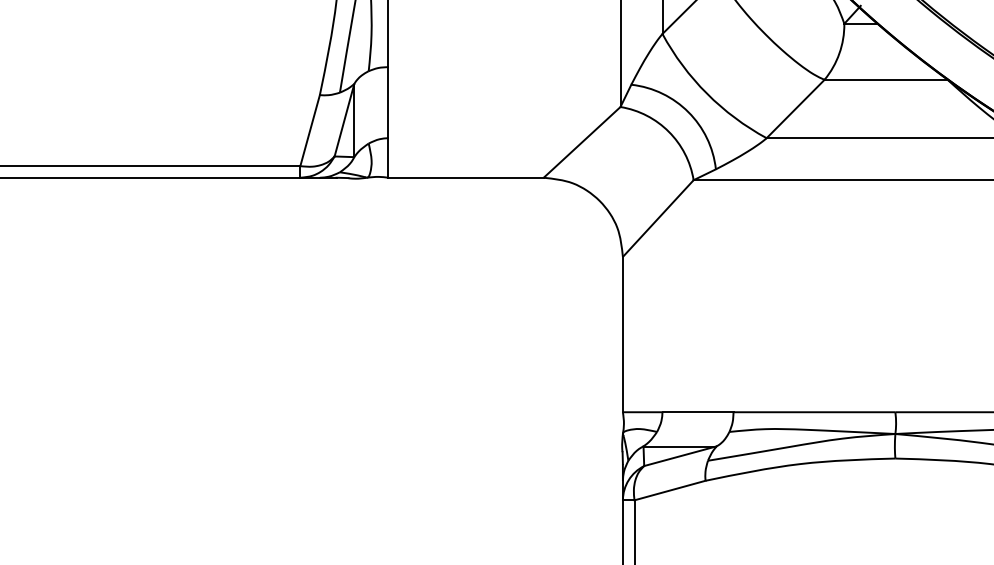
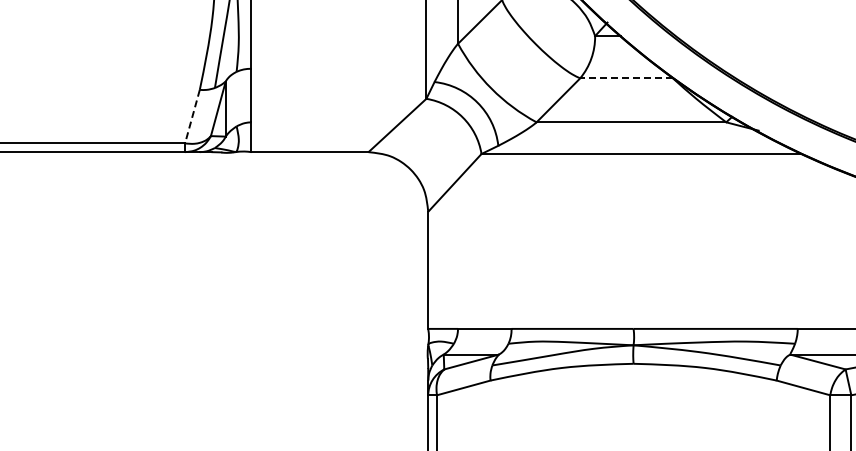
line: (885, 80) -> (626, 78), solid -> dashed
line: (310, 130) -> (192, 116), solid -> dashed

